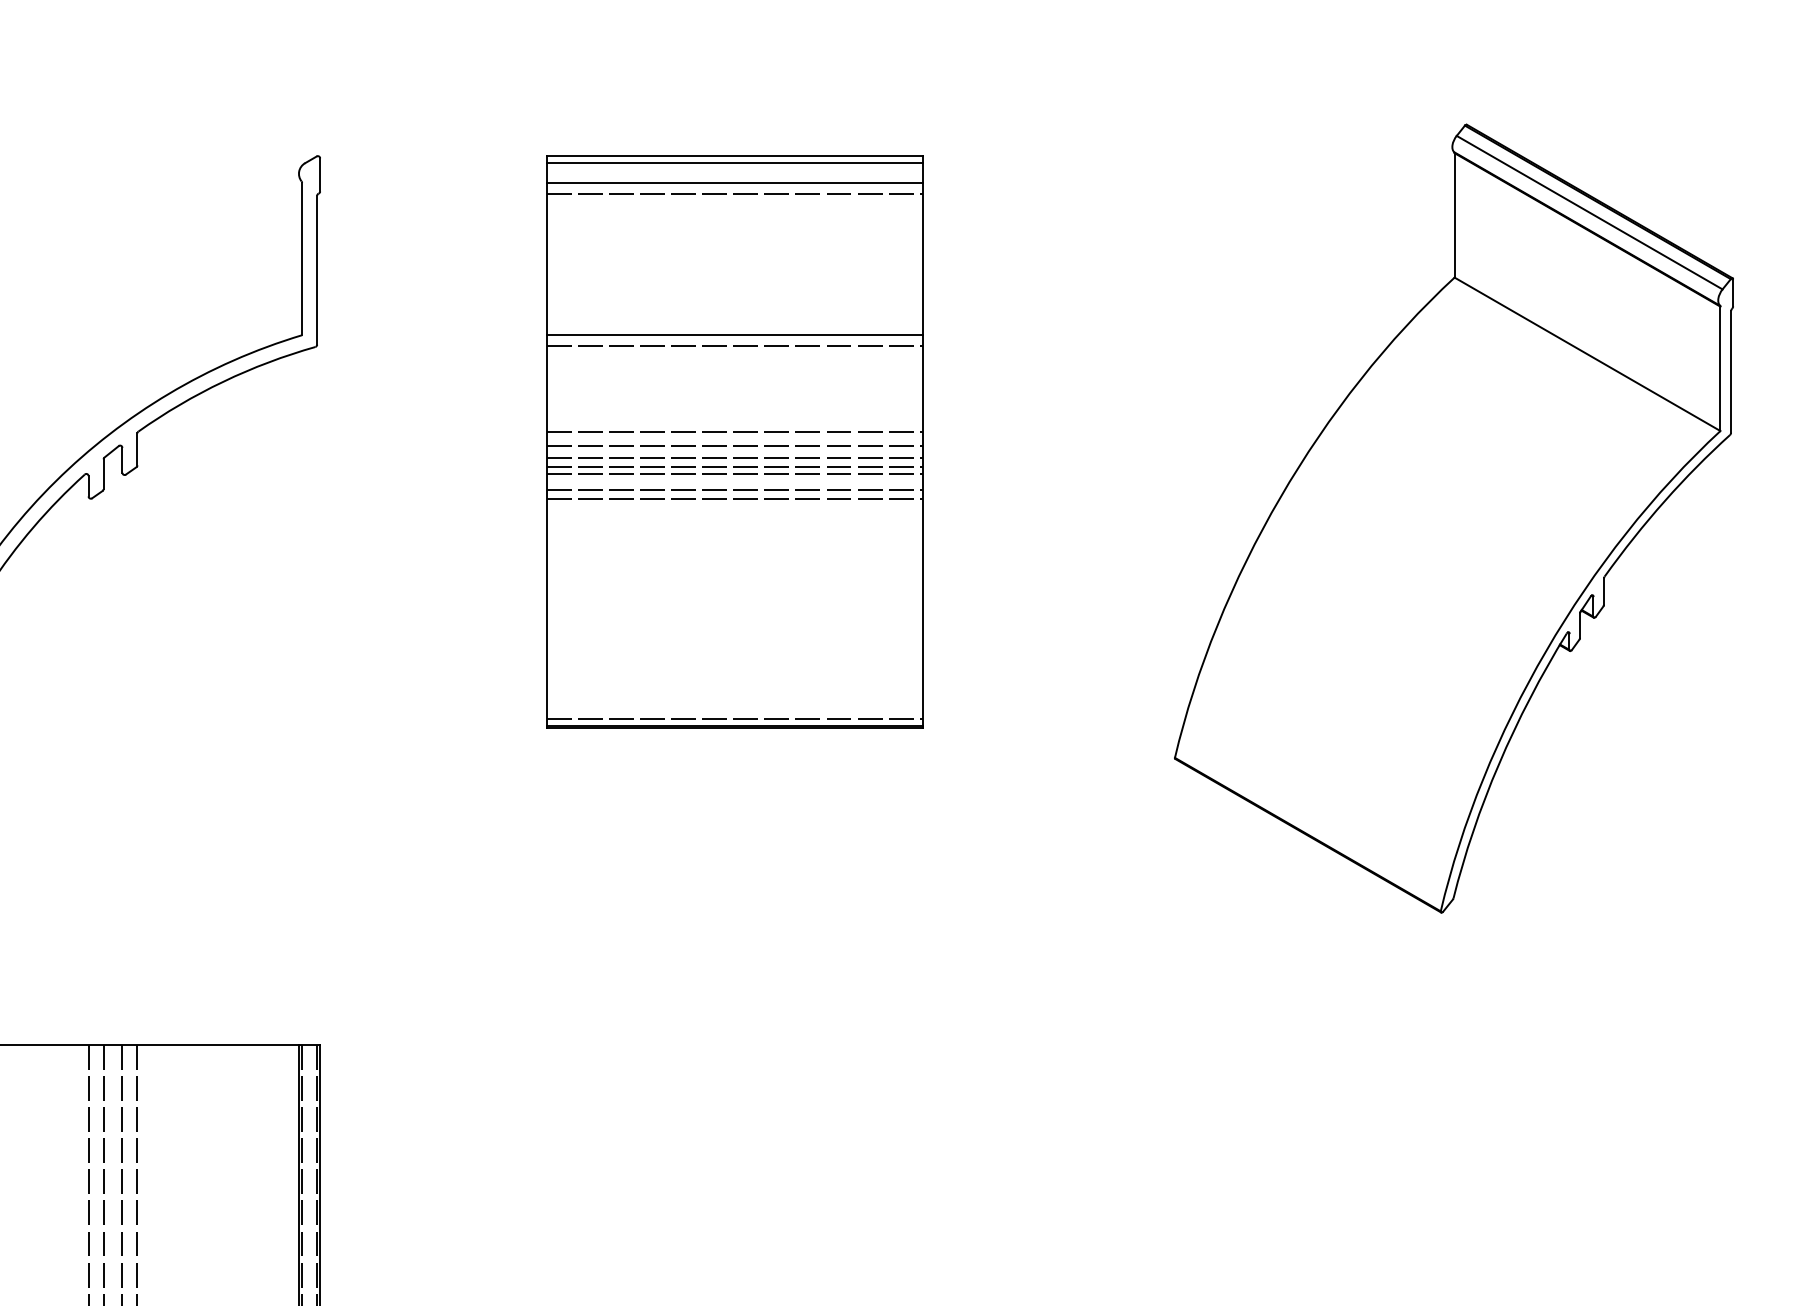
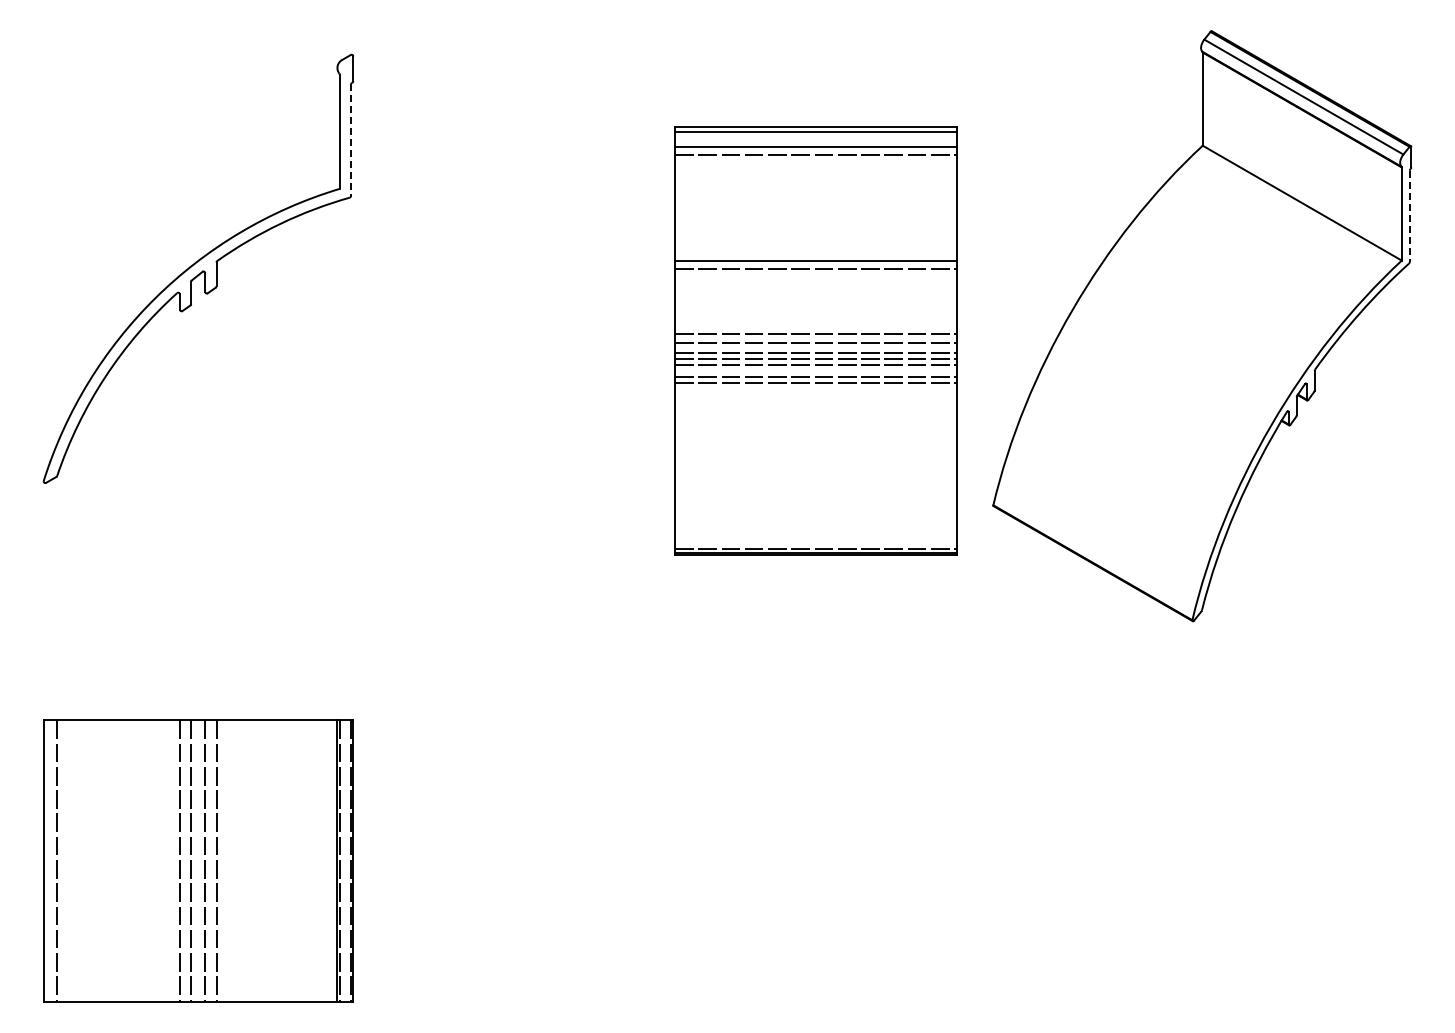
line: (317, 270) -> (351, 140), solid -> dashed
line: (1730, 372) -> (1409, 216), solid -> dashed
part: (734, 441) -> (815, 340), moved

